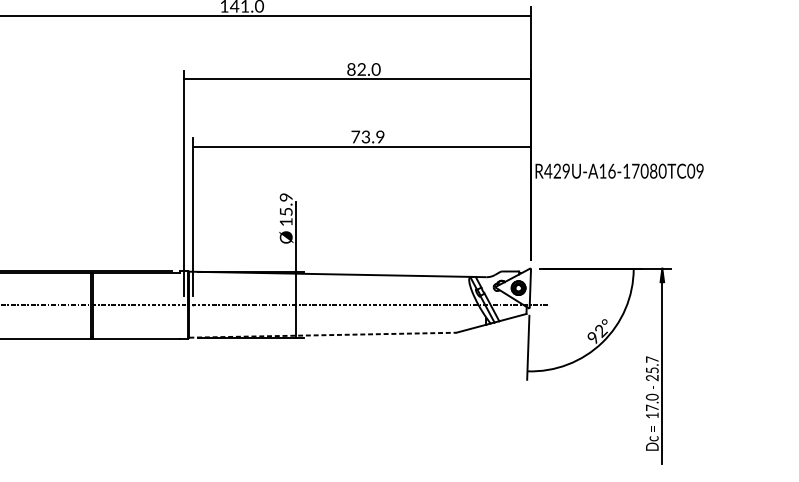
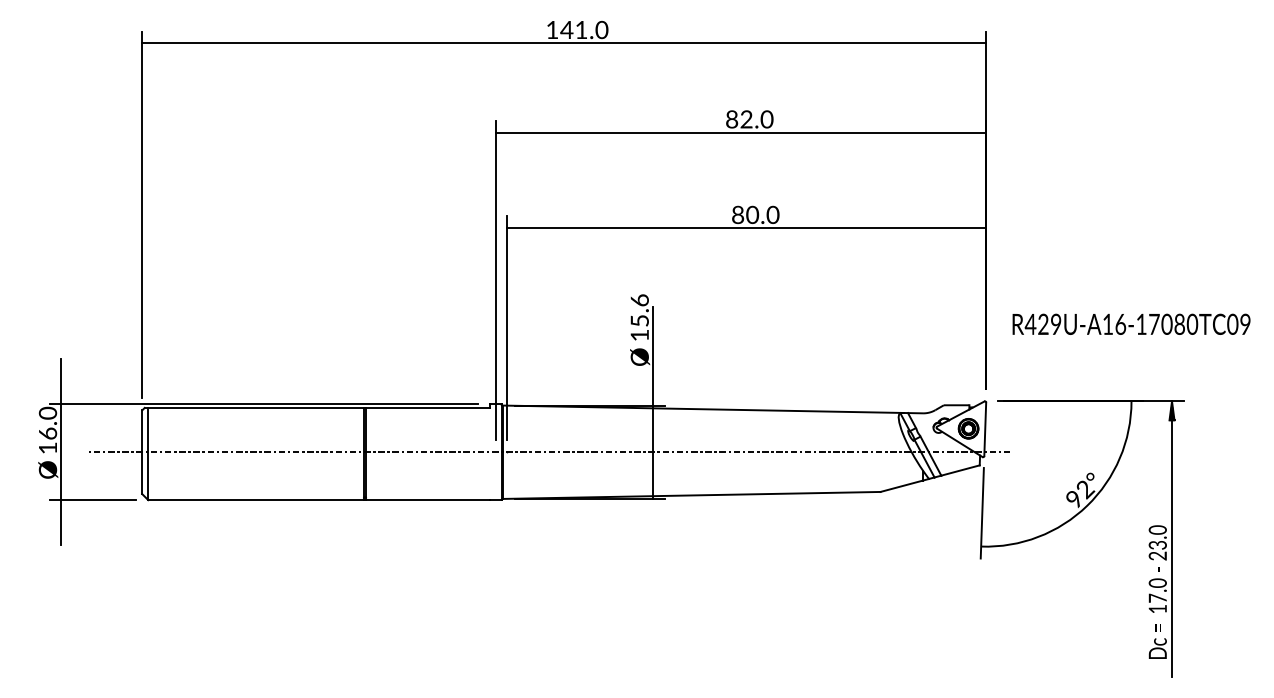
text: (367, 136) -> (755, 214), 73.9 -> 80.0
text: (619, 170) -> (1131, 323), moved
text: (286, 197) -> (639, 300), 15.9 -> 15.6
line: (322, 335) -> (691, 495), dashed -> solid
text: (652, 364) -> (1157, 537), 25.7 -> 23.0

